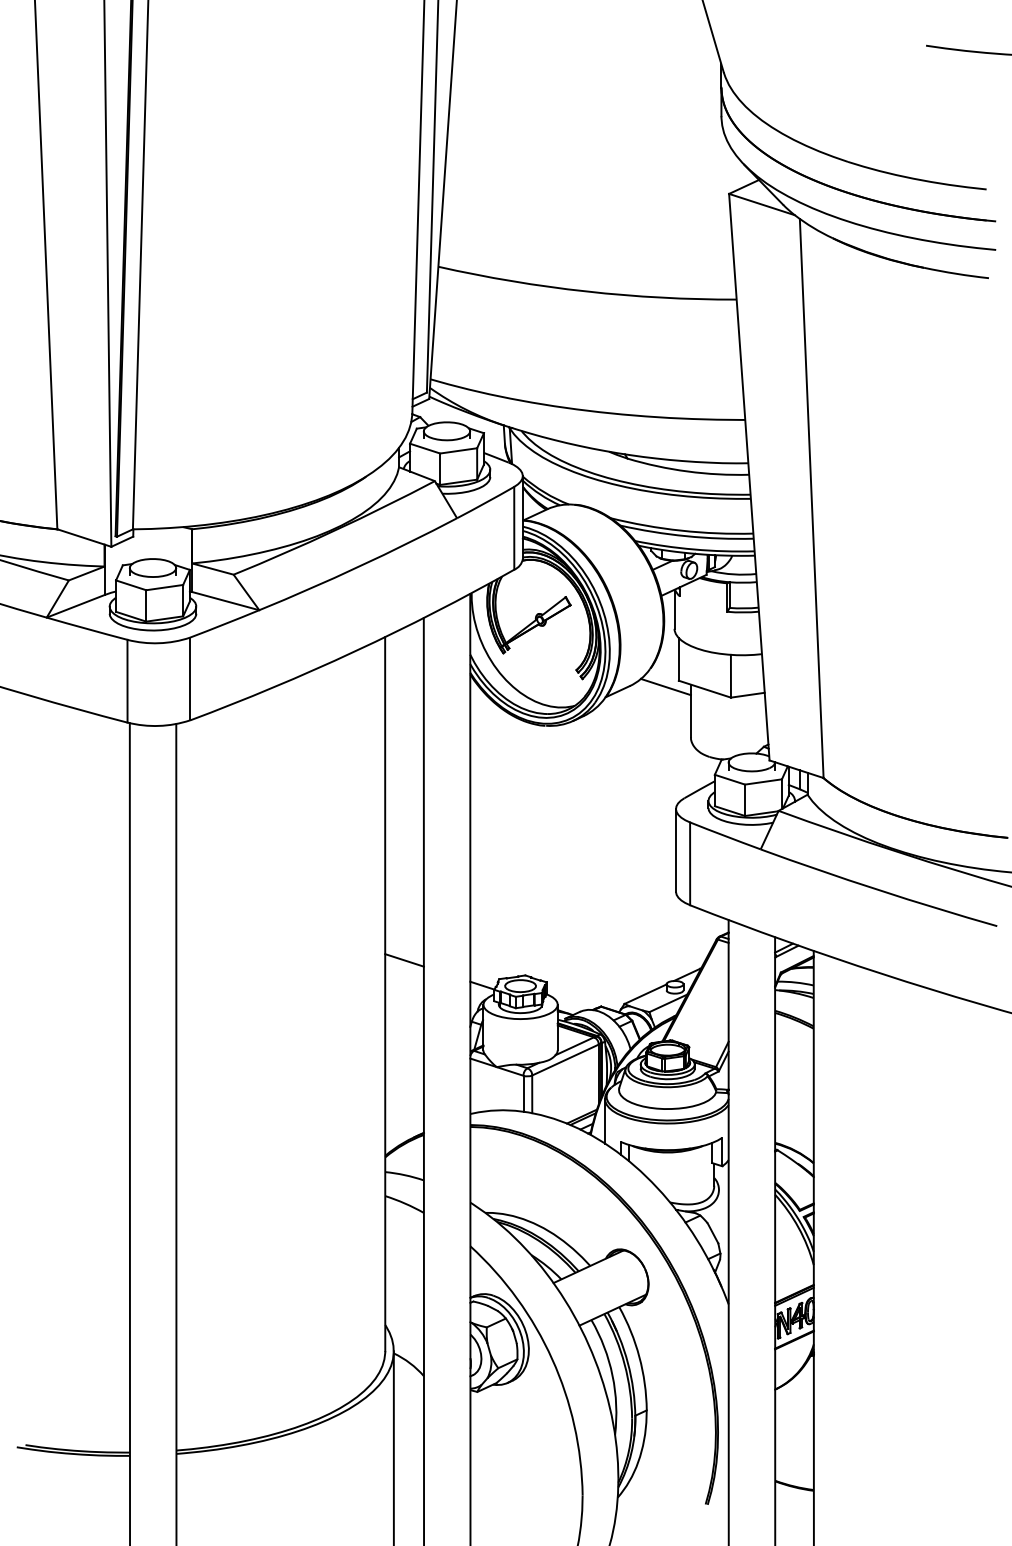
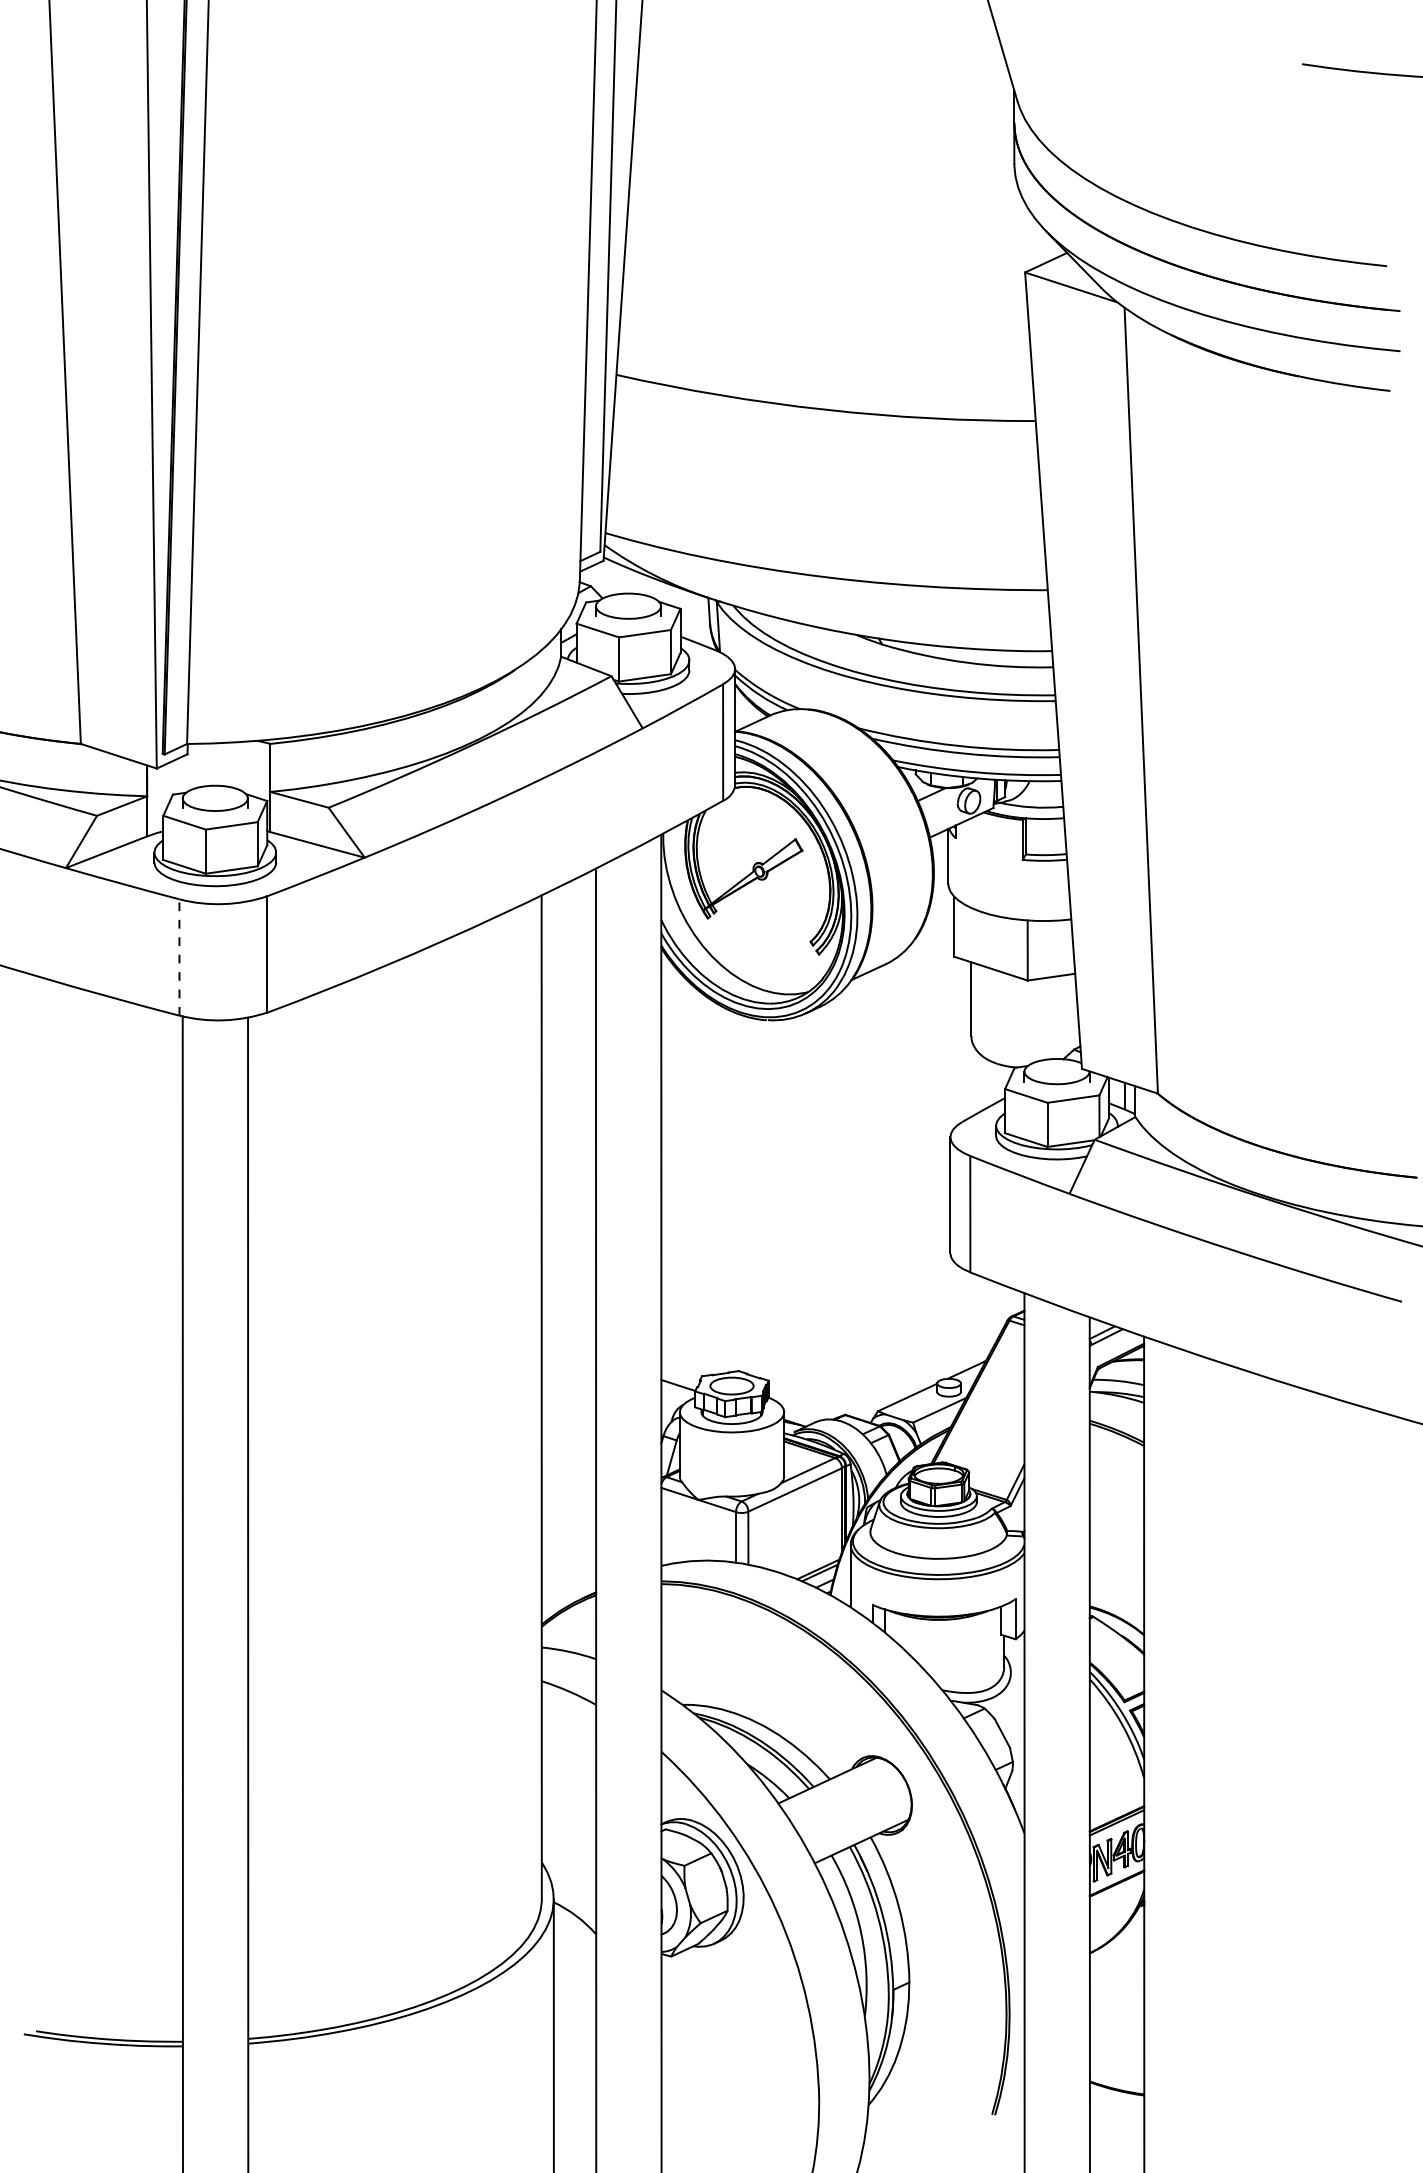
line: (127, 681) -> (179, 957), solid -> dashed
line: (666, 686) -> (936, 965), removed
line: (404, 960) -> (568, 1349), removed

